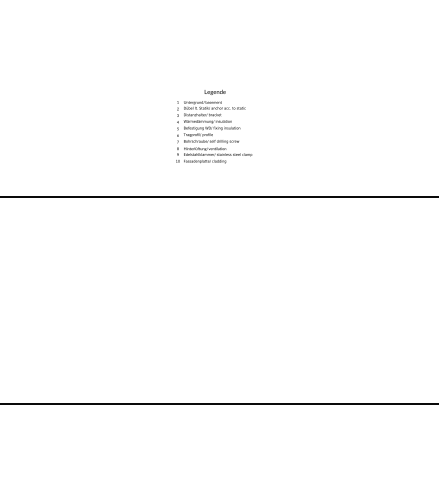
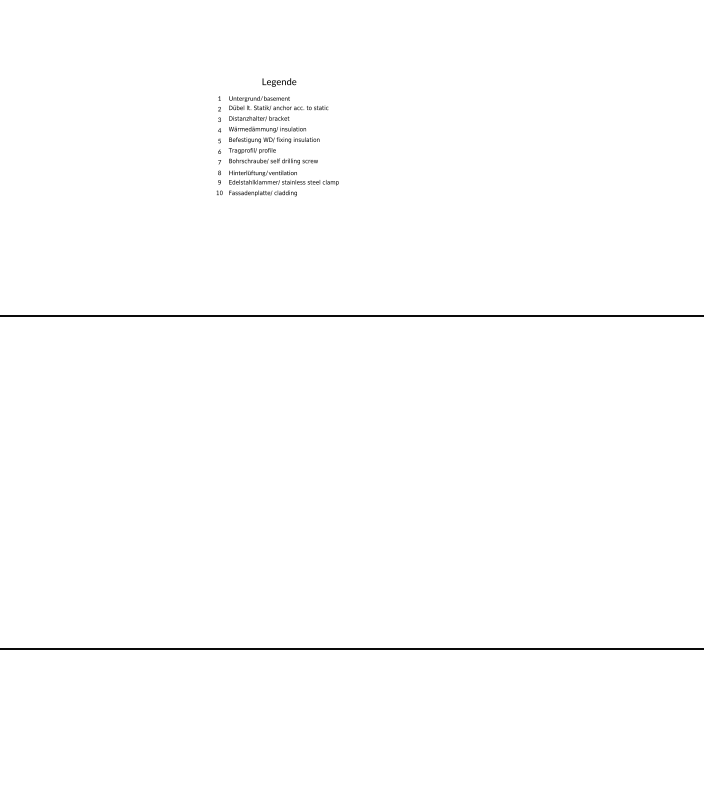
text: (214, 126) -> (278, 137), moved

